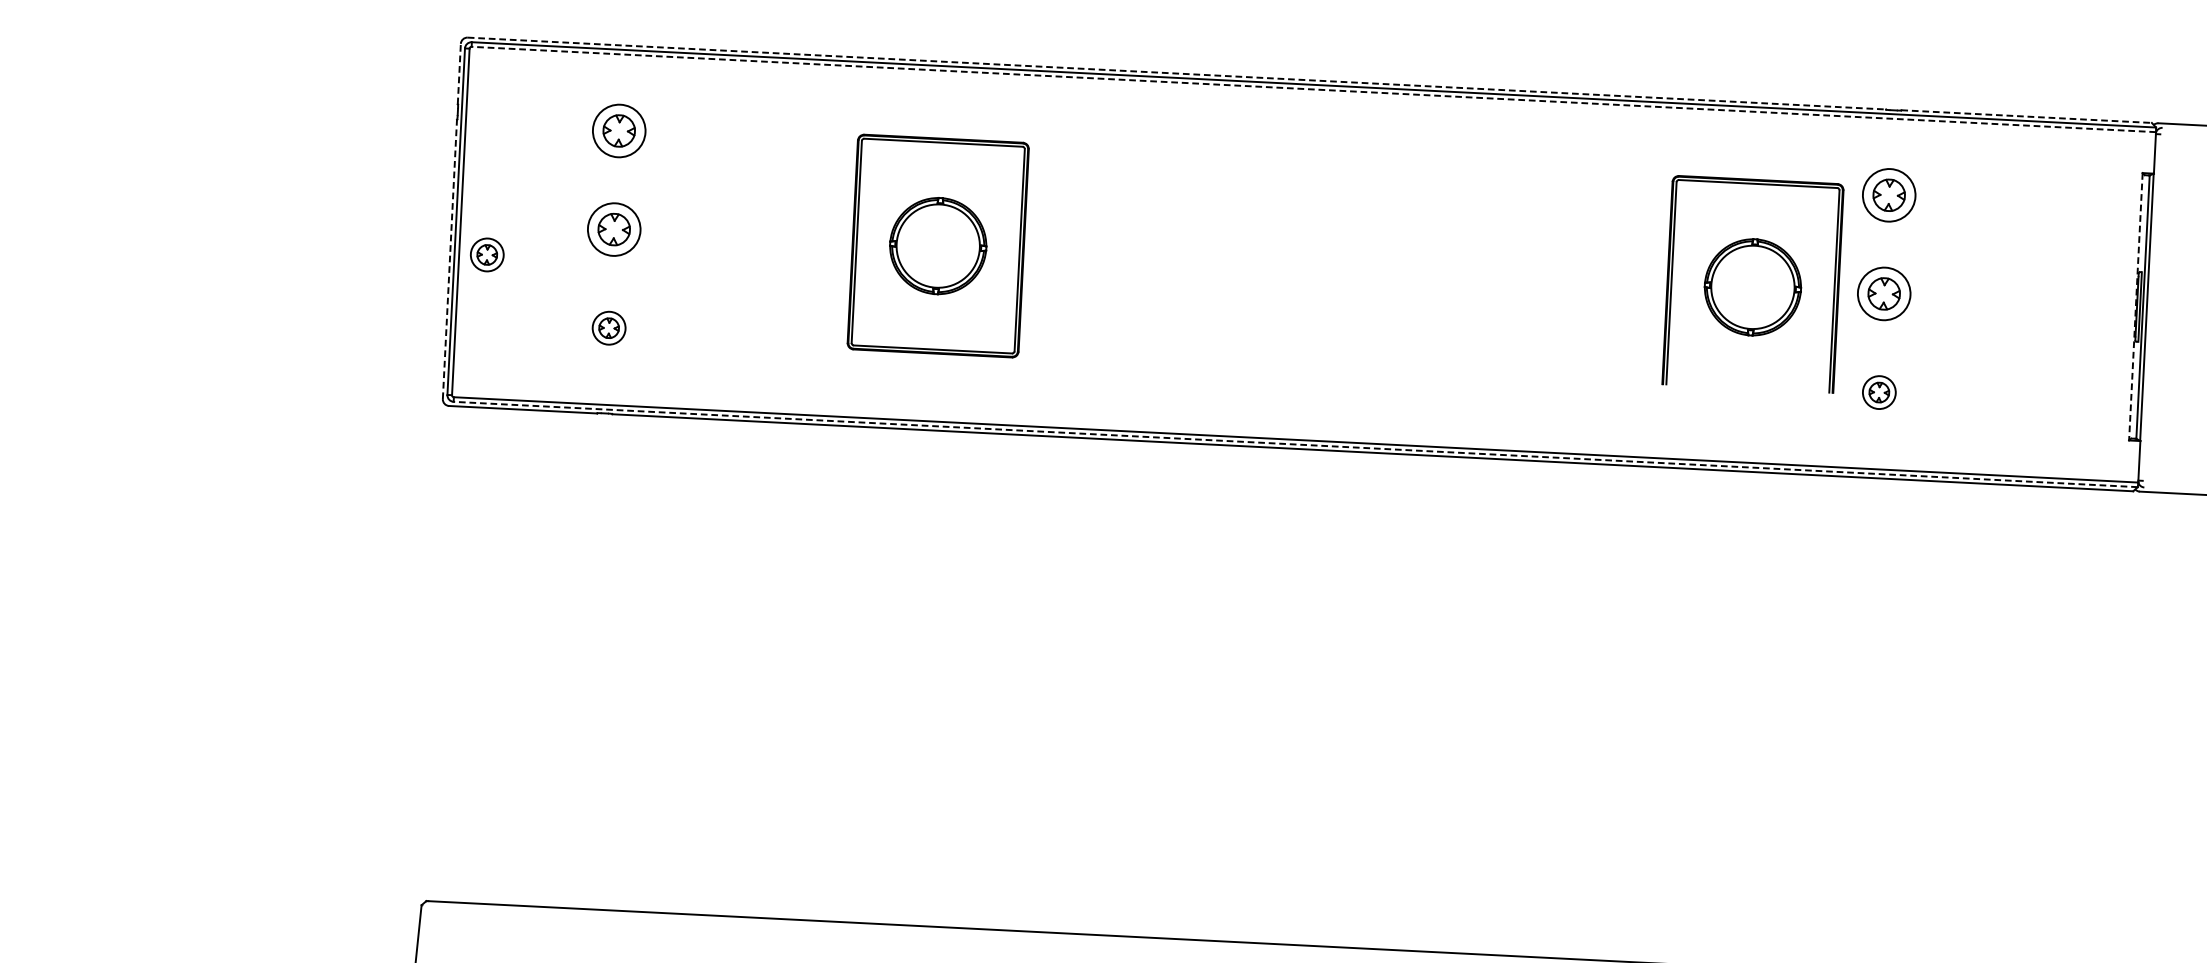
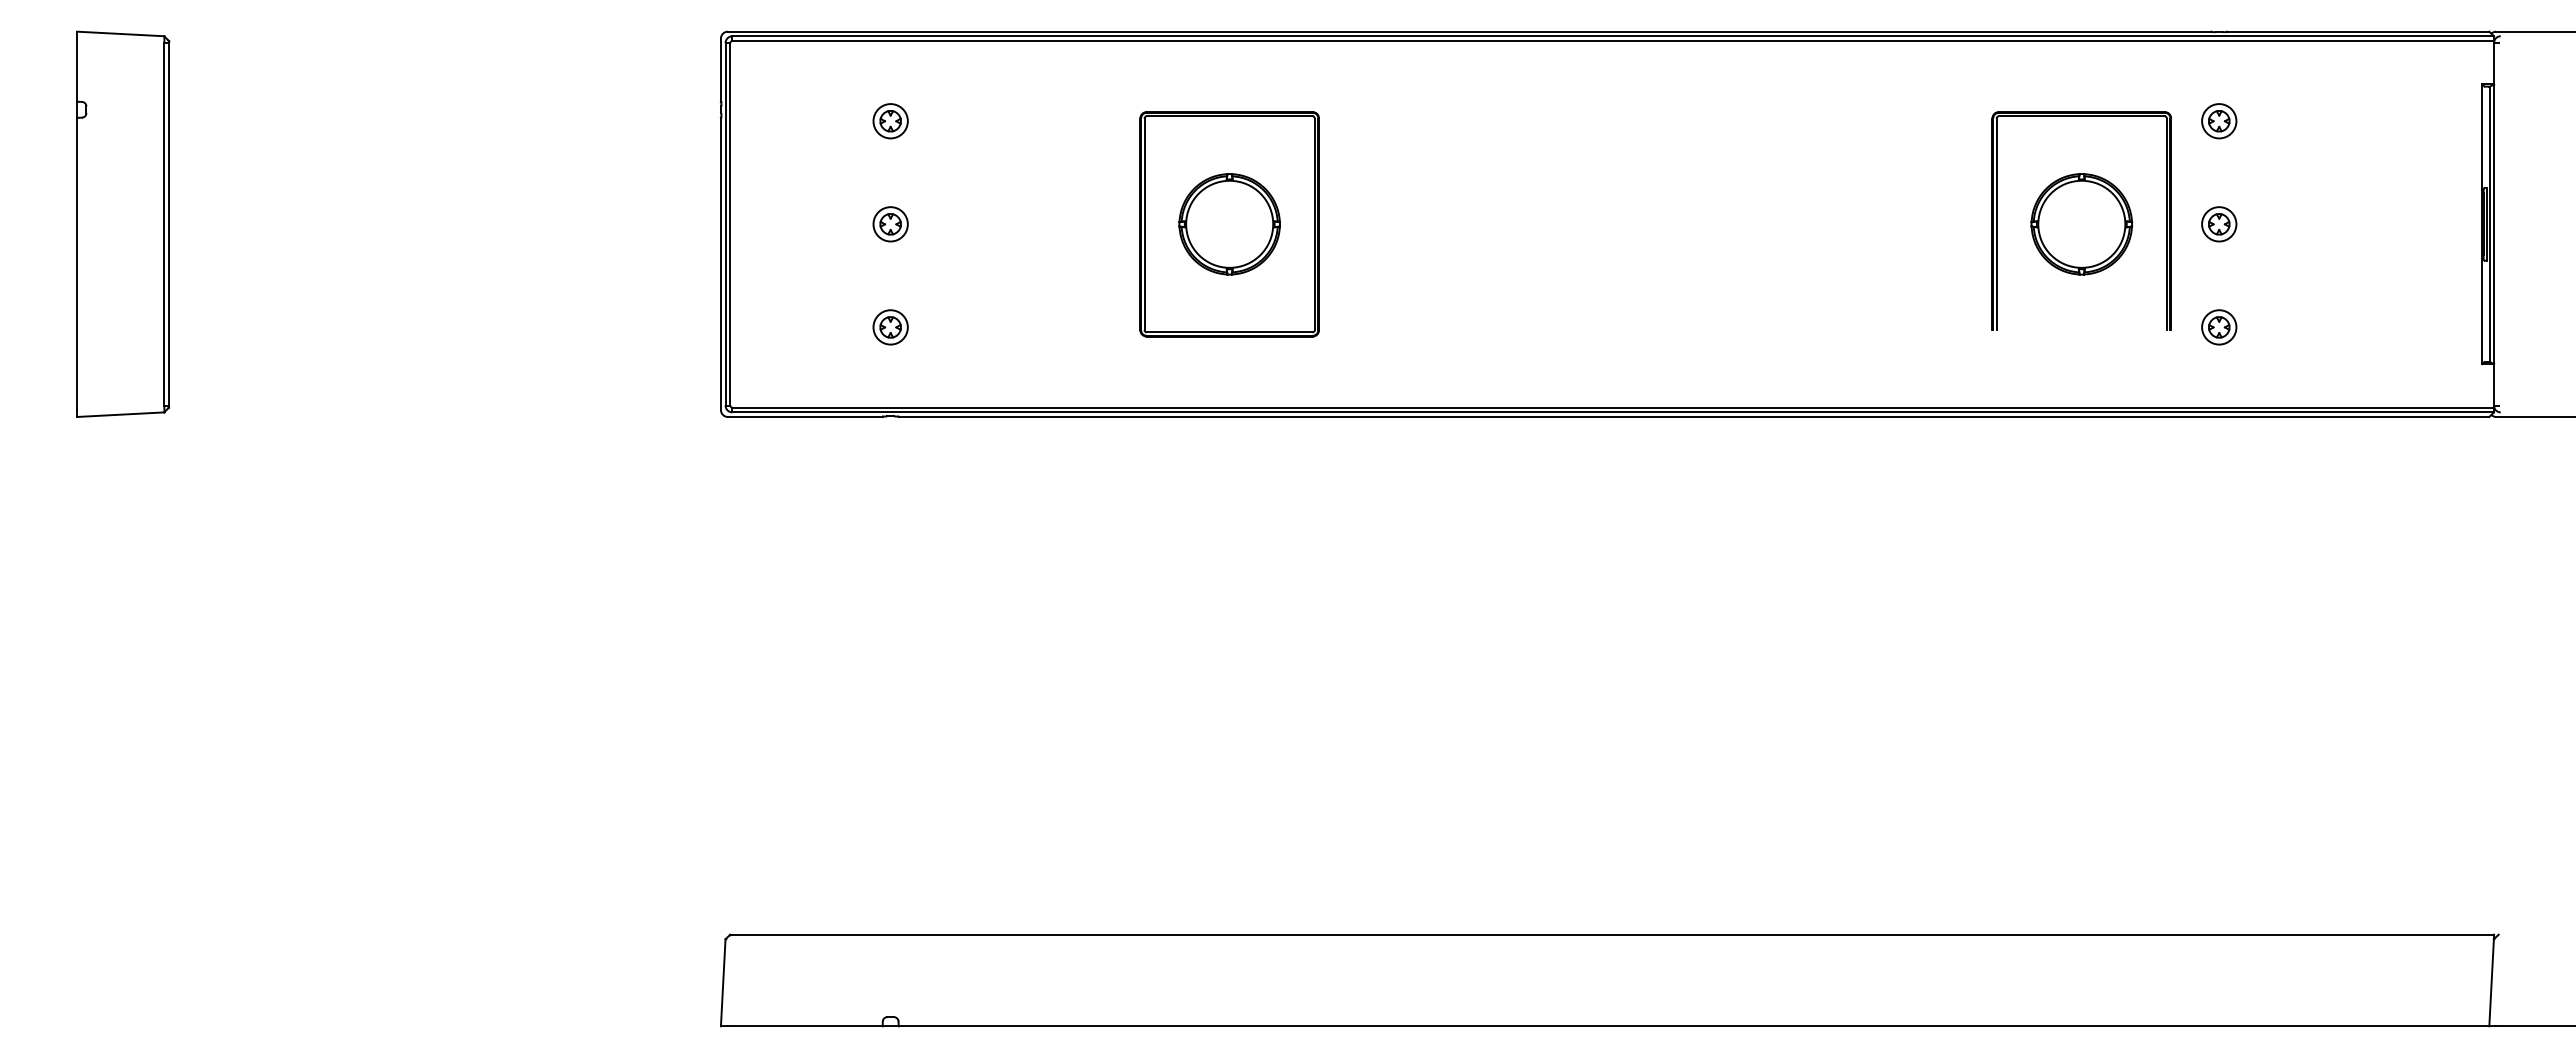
line: (1176, 73) -> (1469, 31), dashed -> solid
line: (458, 74) -> (720, 70), dashed -> solid
line: (1314, 89) -> (1613, 41), dashed -> solid
line: (2026, 116) -> (2358, 31), dashed -> solid
part: (618, 131) -> (890, 121), size x0.62
part: (1889, 195) -> (2219, 121), size x0.62
part: (613, 229) -> (890, 224), size x0.62
part: (487, 255) -> (759, 257), removed
line: (449, 258) -> (720, 263), dashed -> solid
part: (1884, 294) -> (2219, 224), size x0.62
line: (2136, 306) -> (2482, 224), dashed -> solid
line: (1296, 444) -> (1613, 412), dashed -> solid

